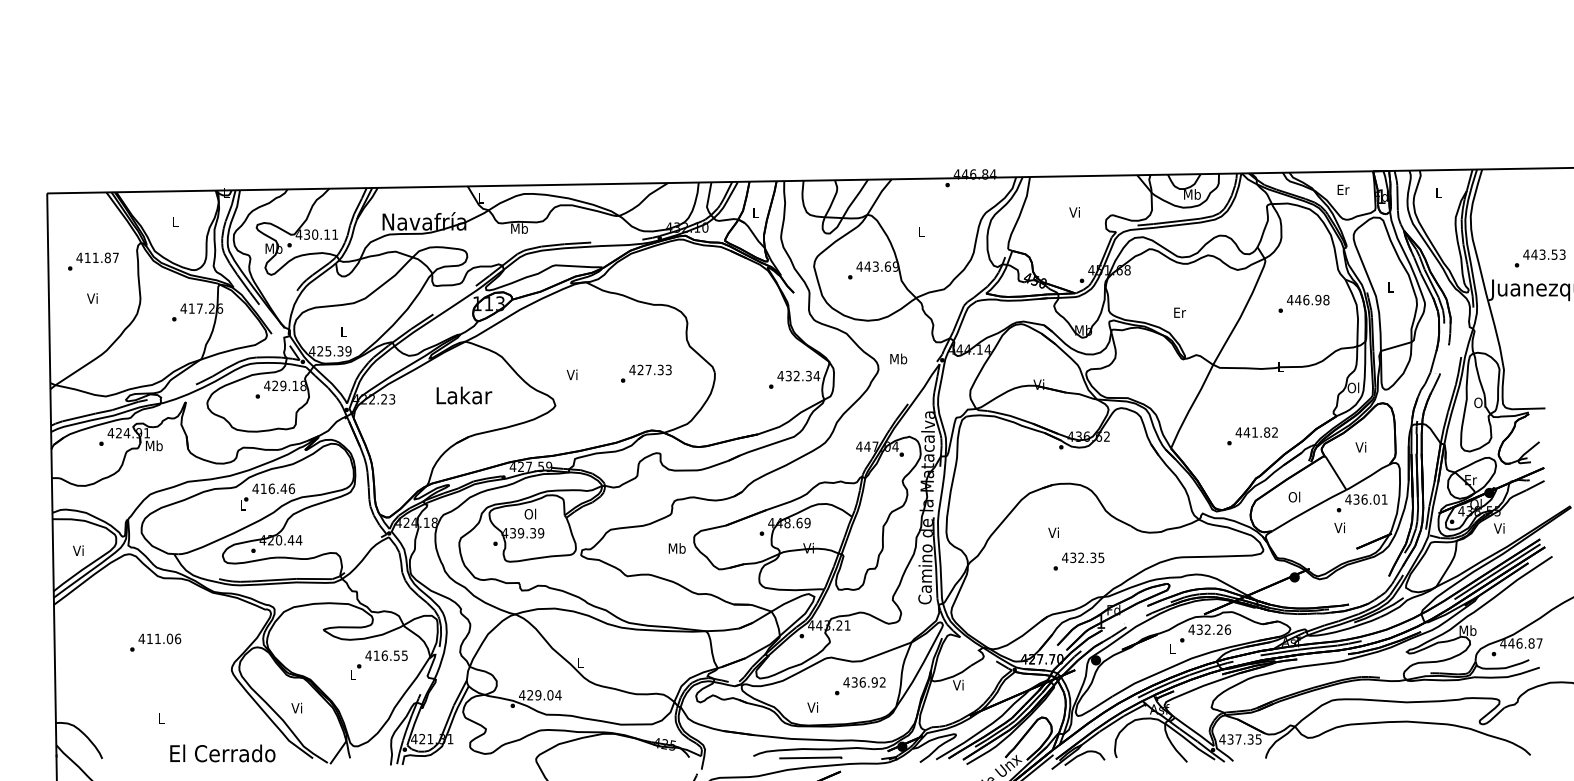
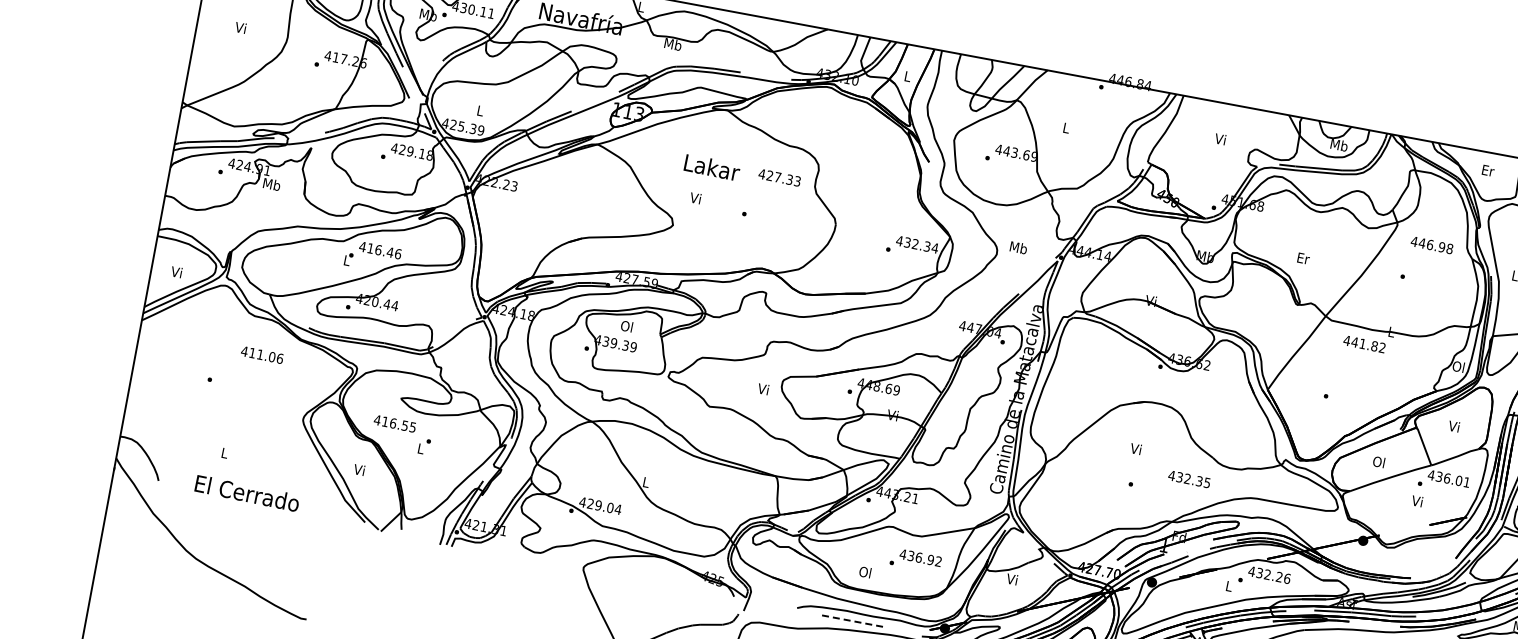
text: (1308, 299) -> (1432, 244), moved
text: (650, 369) -> (779, 177), moved
text: (464, 395) -> (712, 167), moved
text: (1256, 432) -> (1364, 344), moved
text: (676, 548) -> (763, 389), Mb -> Vi
text: (1083, 557) -> (1189, 479), moved
text: (159, 638) -> (262, 354), moved
text: (386, 655) -> (394, 423), moved
text: (812, 707) -> (864, 572), Vi -> Ol
text: (222, 753) -> (247, 493), moved
line: (812, 757) -> (854, 621), solid -> dashed

